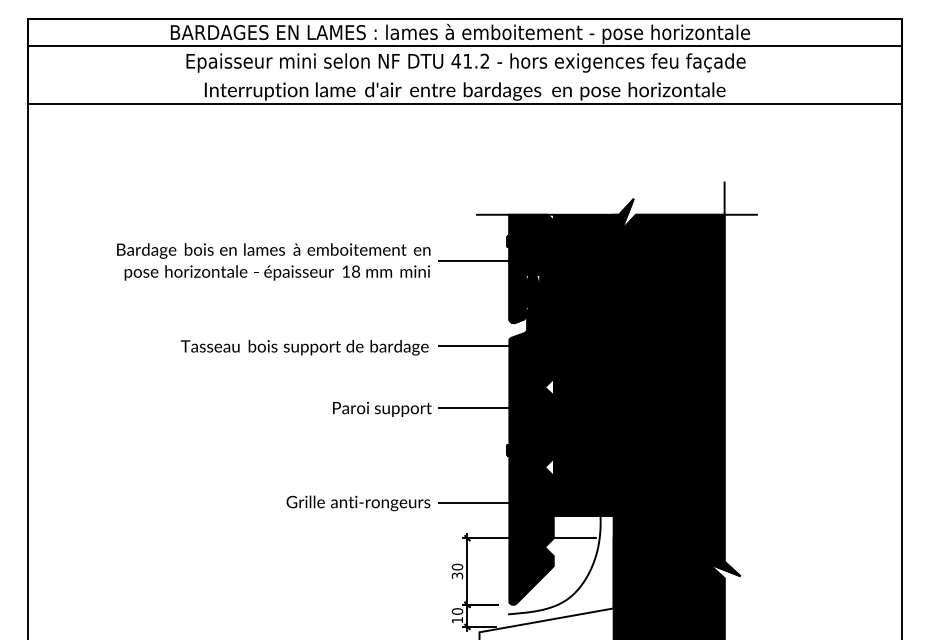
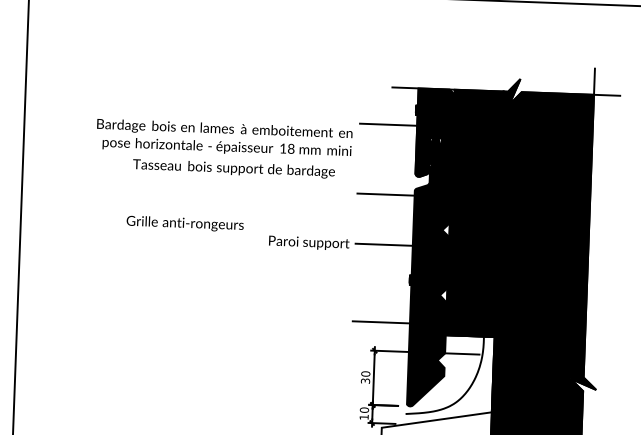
text: (273, 261) -> (224, 138), moved
text: (304, 347) -> (233, 168), moved
text: (358, 503) -> (185, 224), moved

